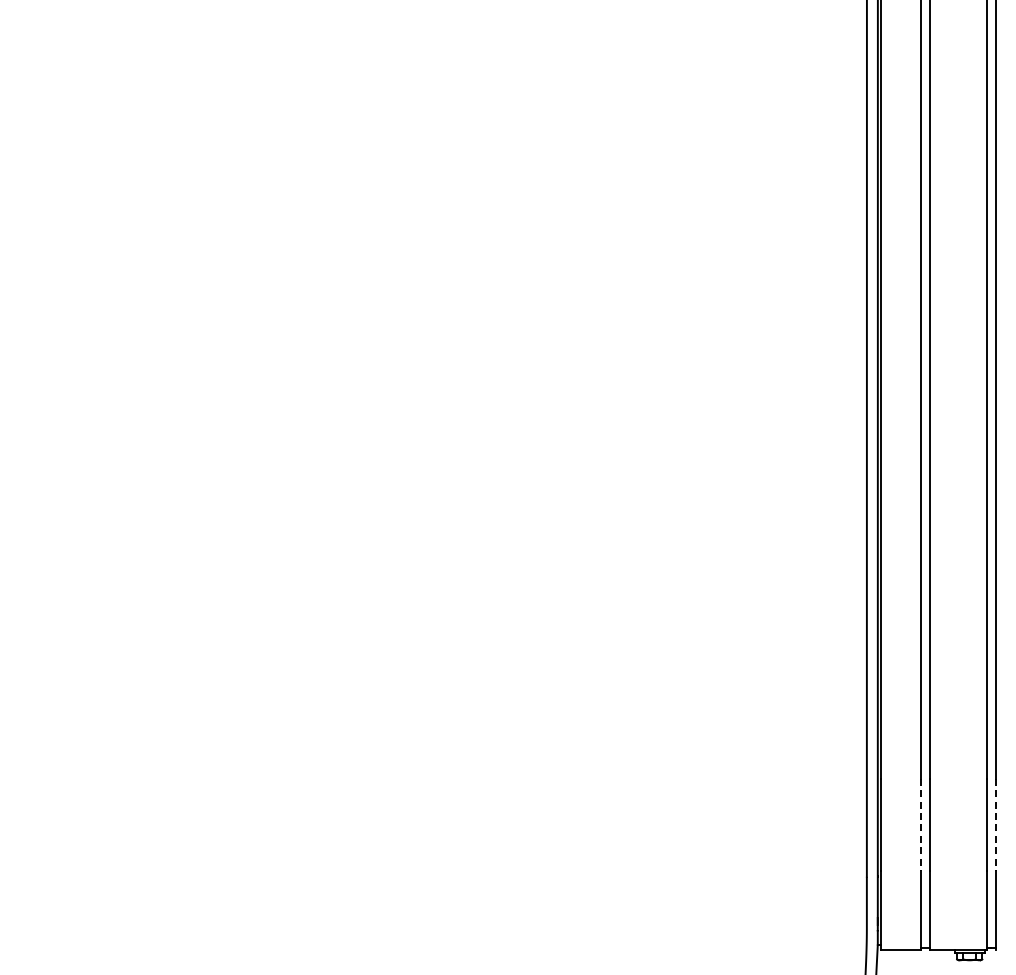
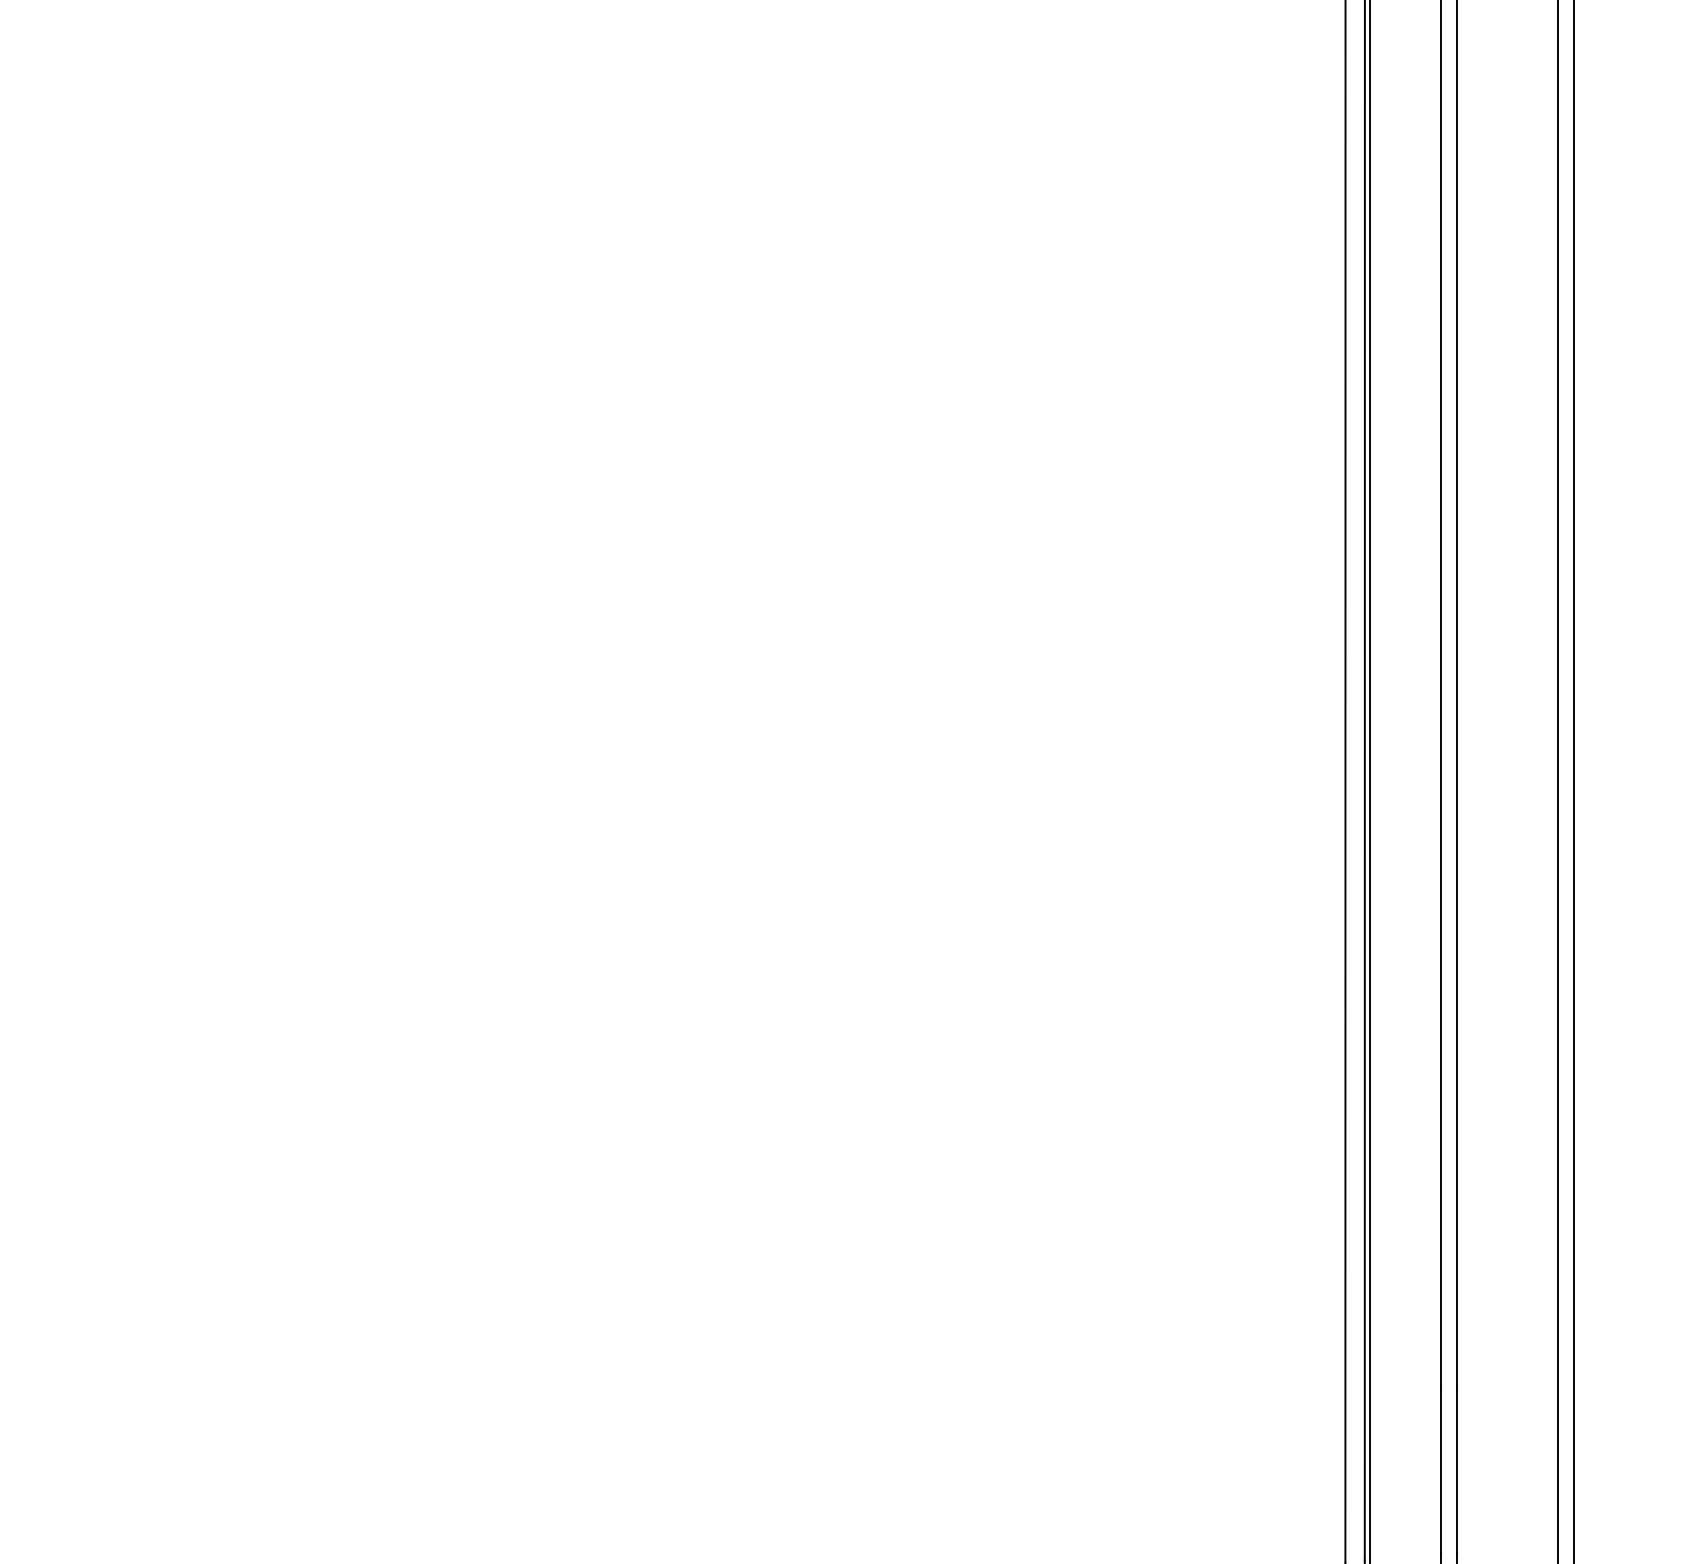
line: (920, 825) -> (1440, 1471), dashed -> solid
line: (995, 825) -> (1573, 1471), dashed -> solid

